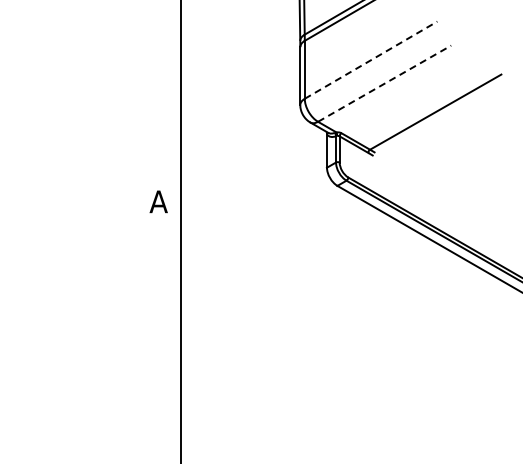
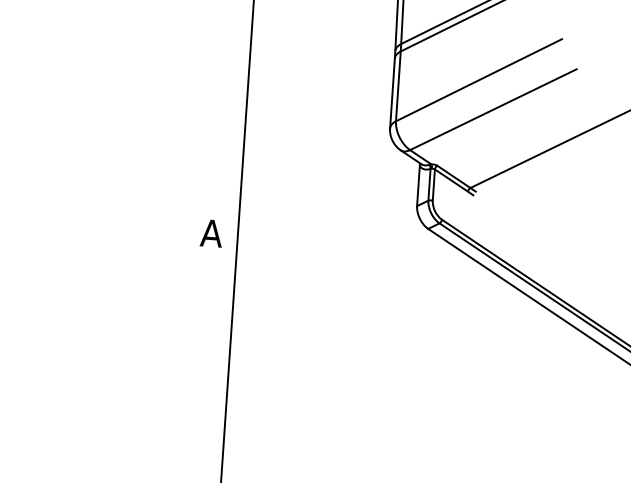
line: (371, 60) -> (479, 80), dashed -> solid
line: (384, 83) -> (493, 109), dashed -> solid

